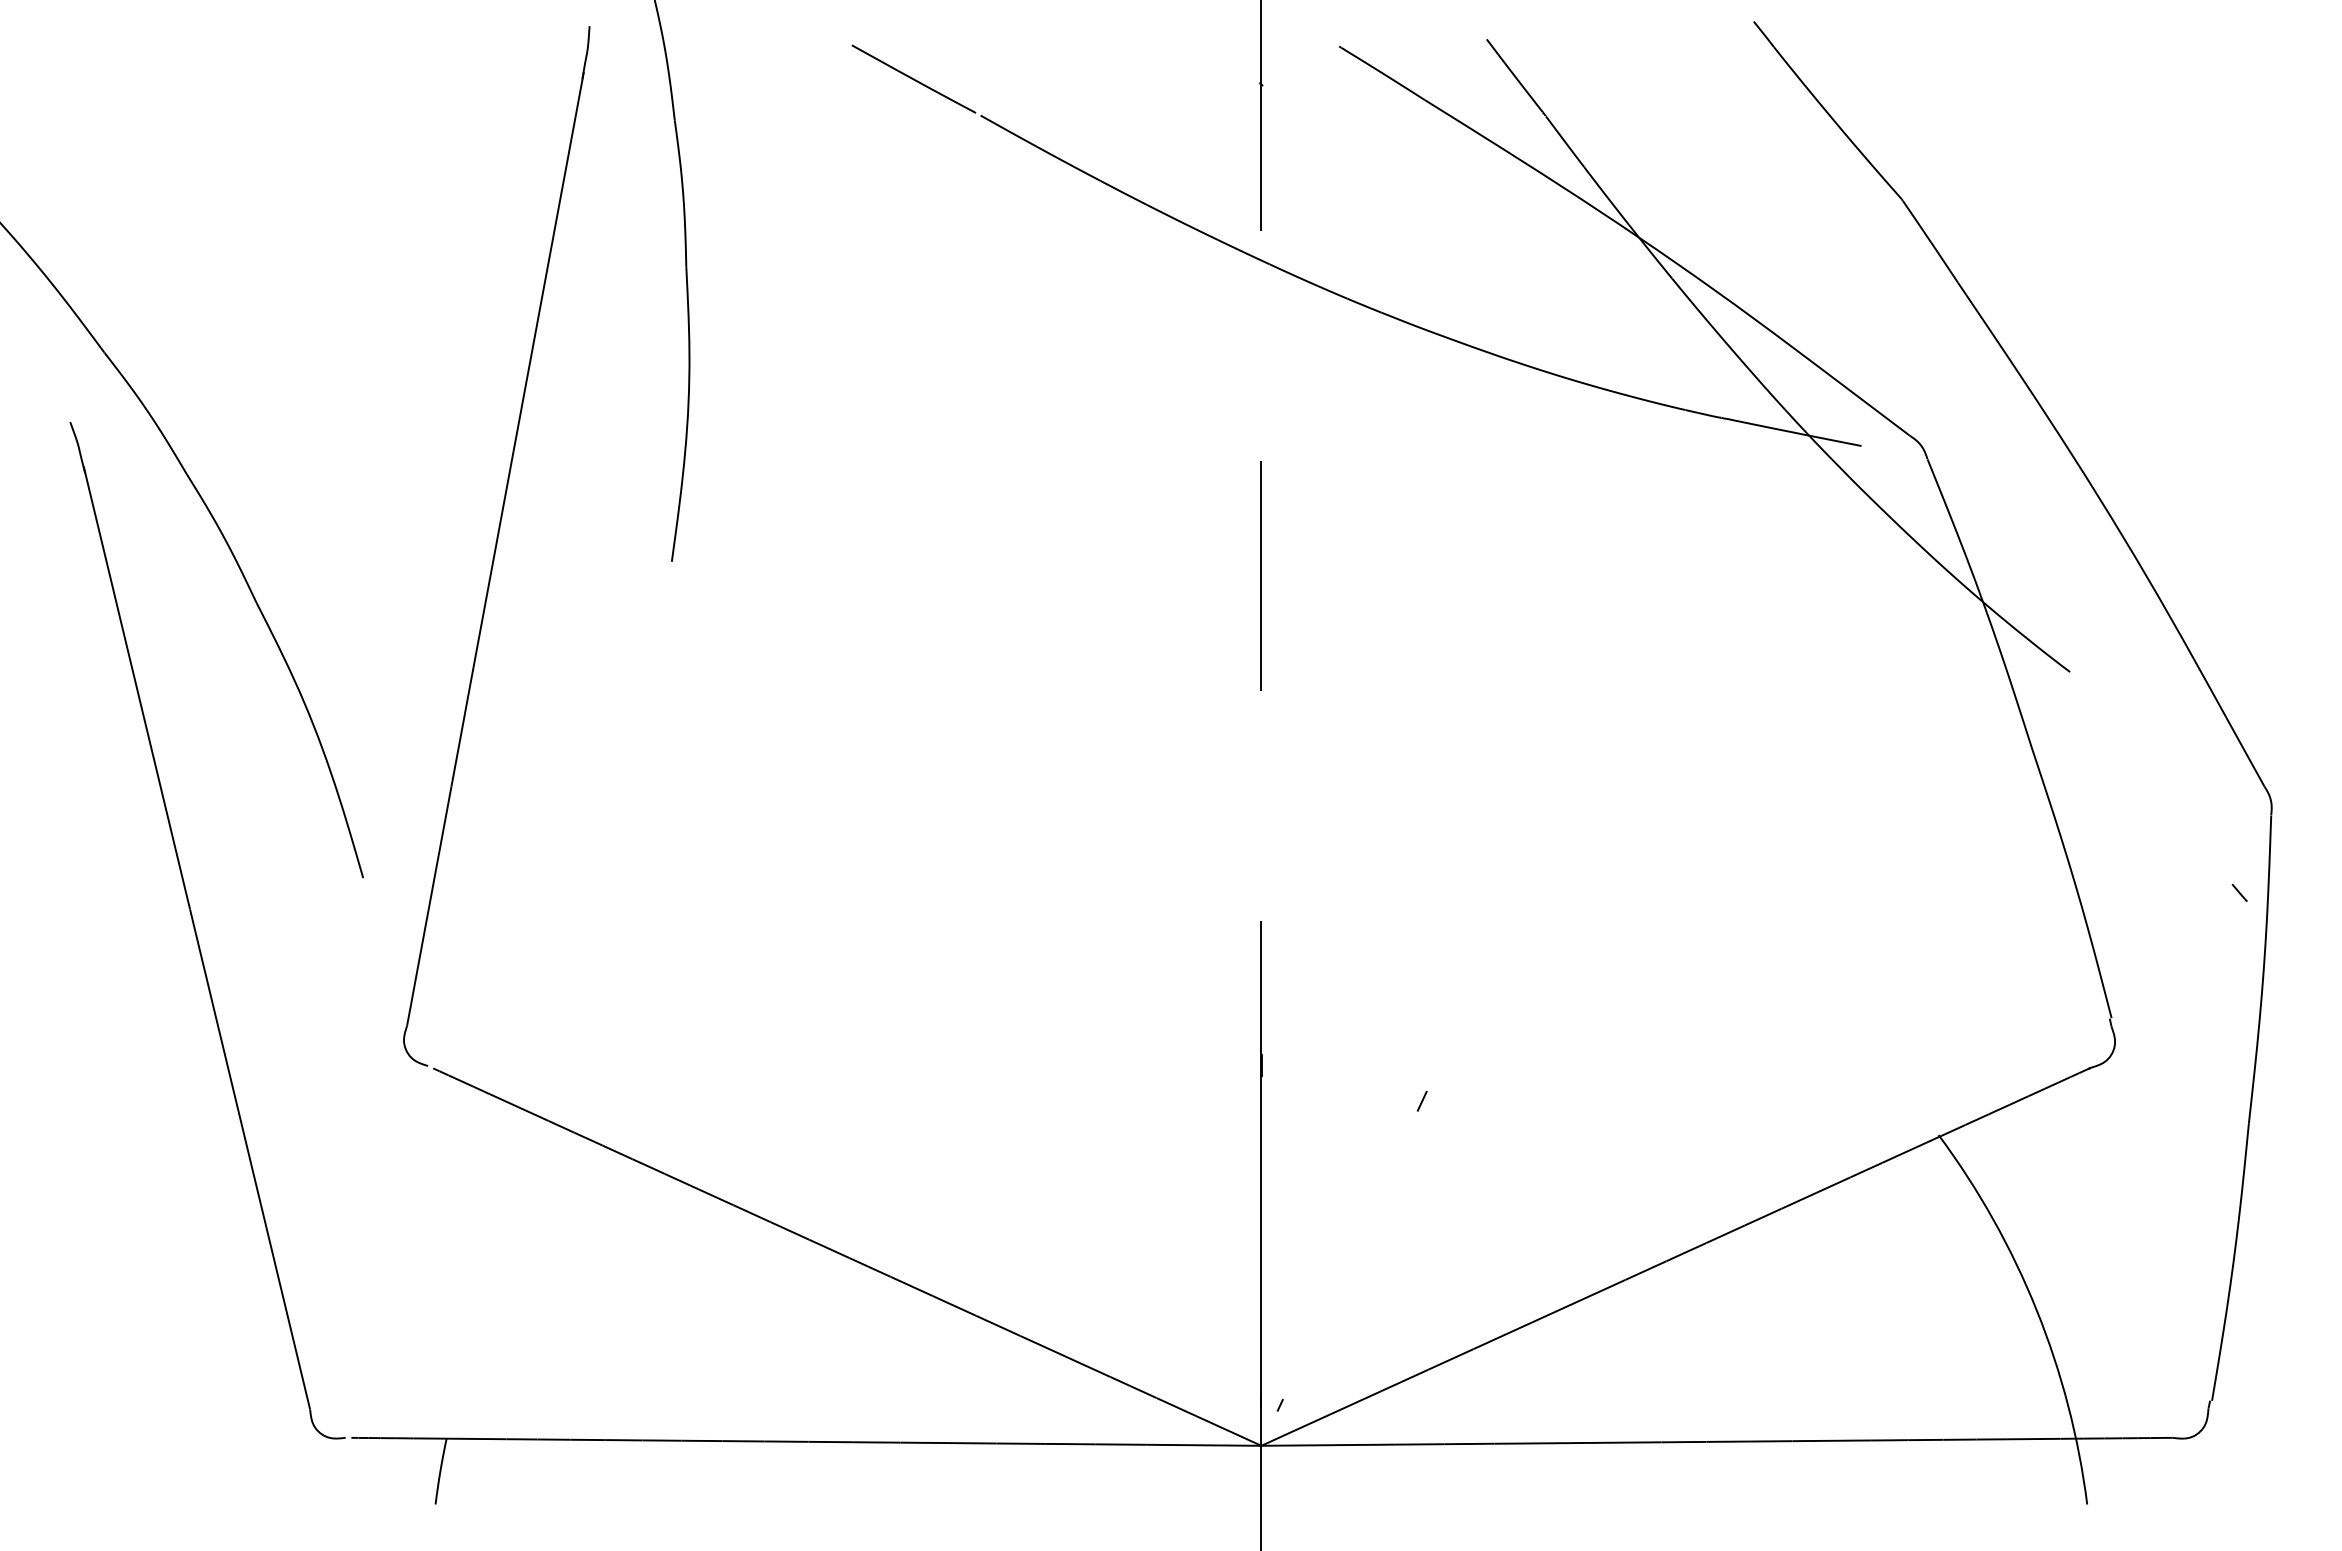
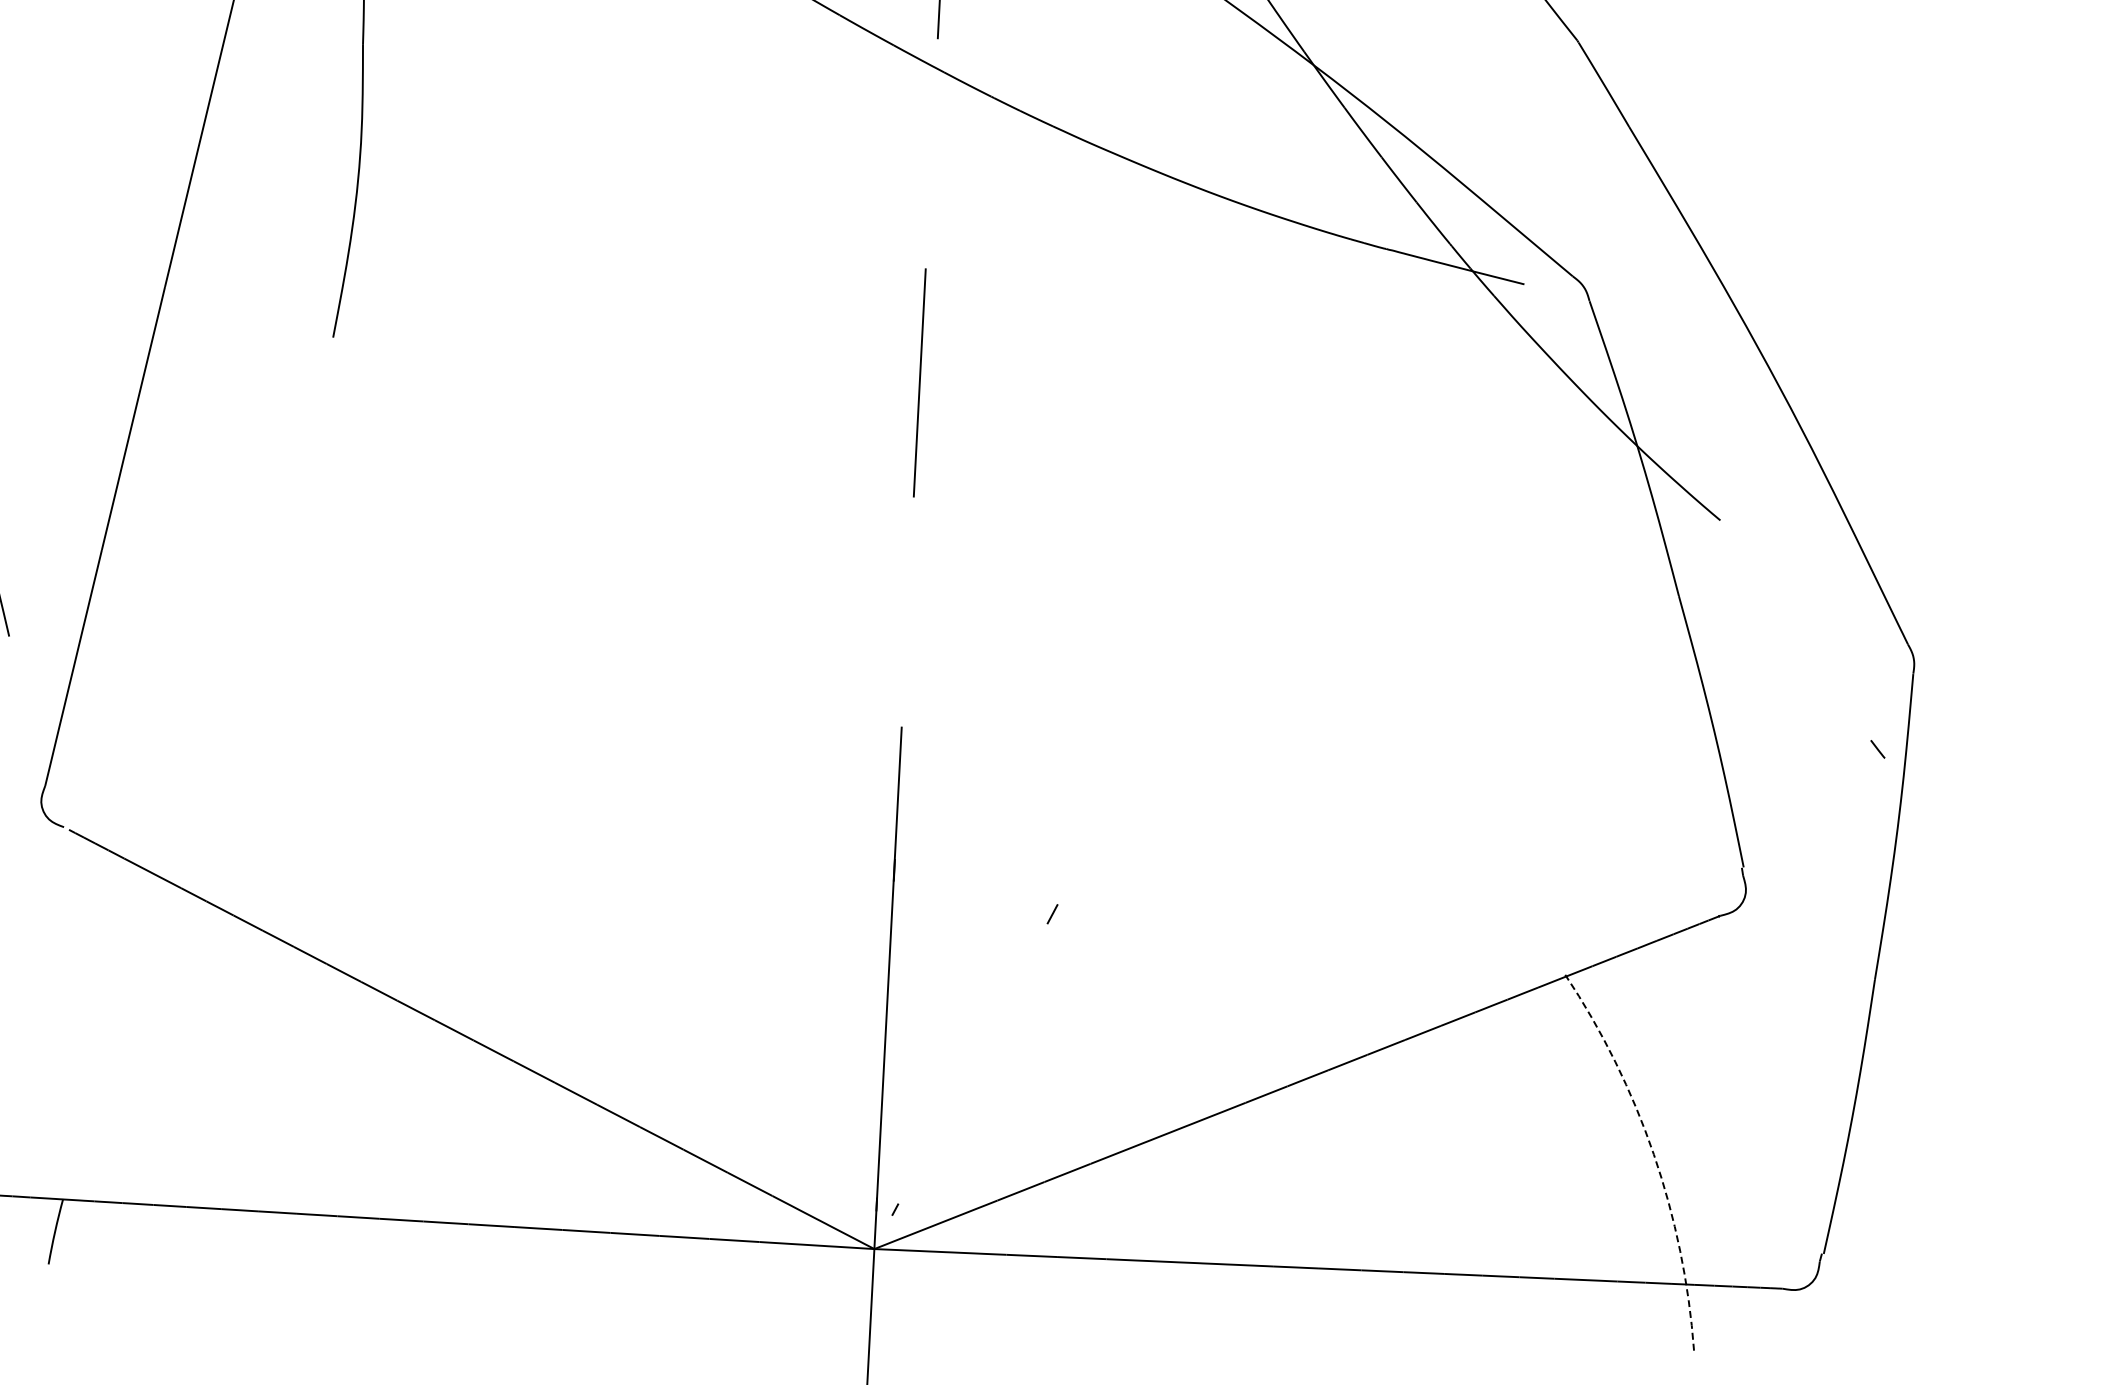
arc: (2036, 1310) -> (1653, 1154), solid -> dashed

